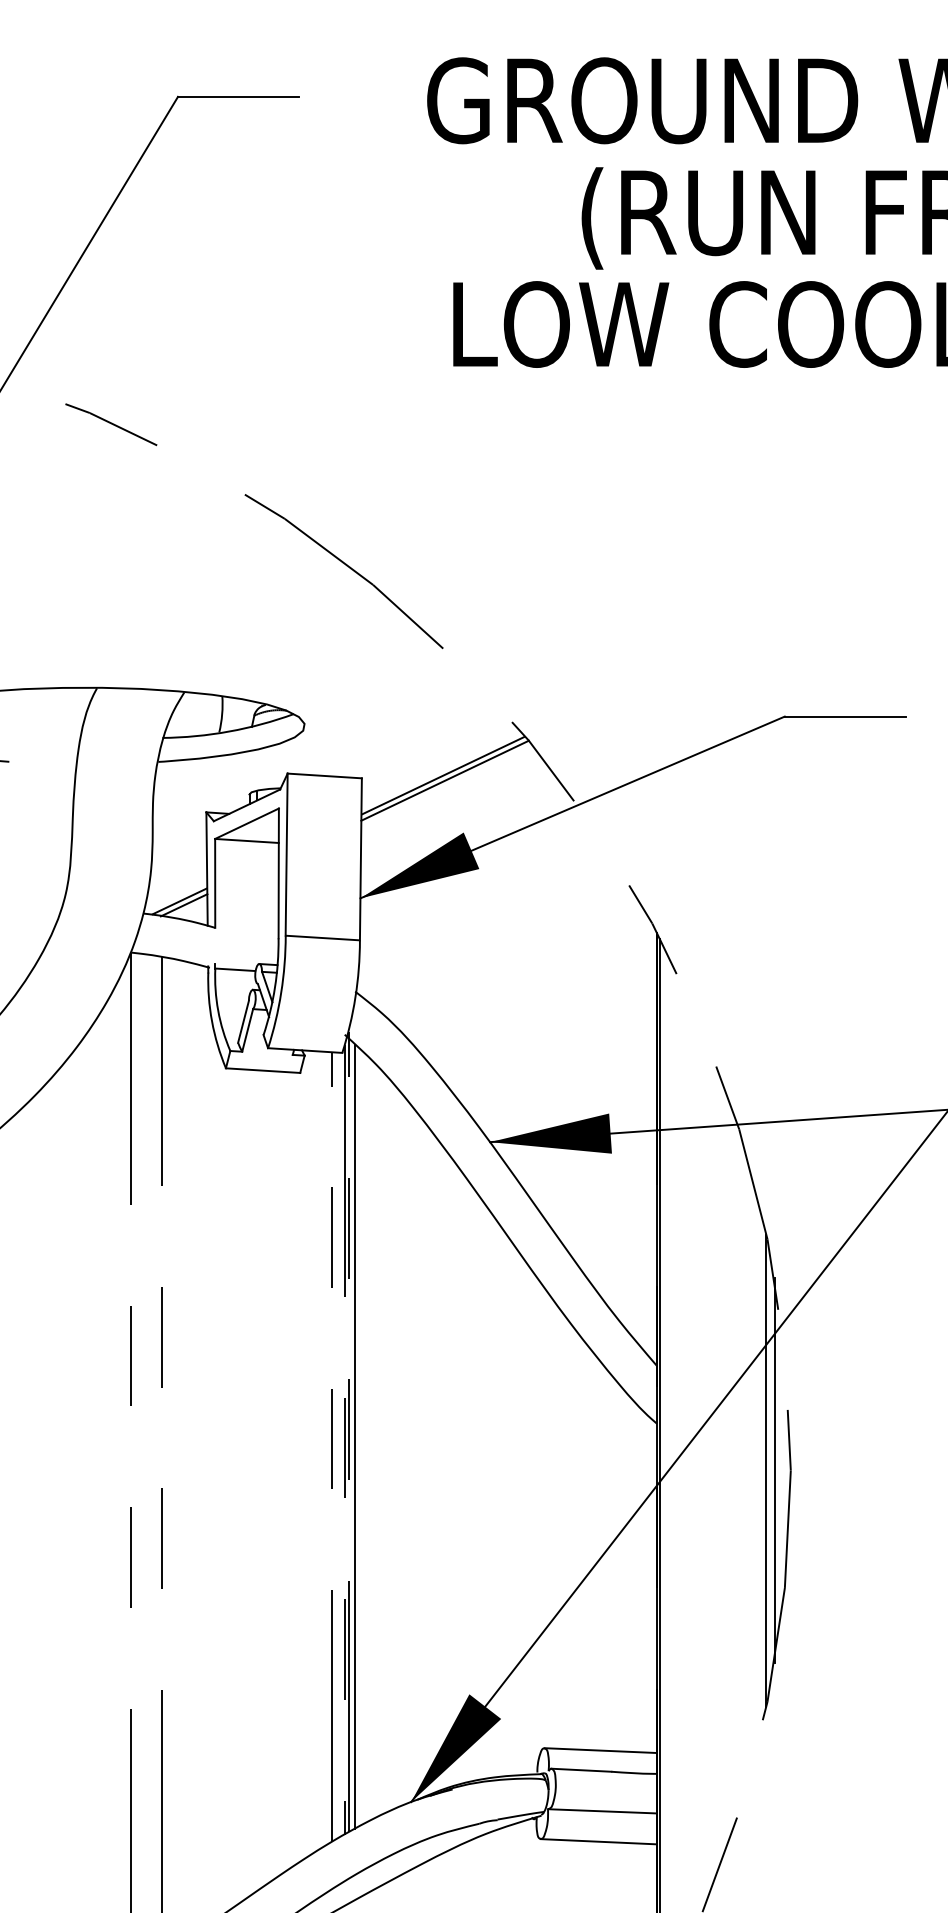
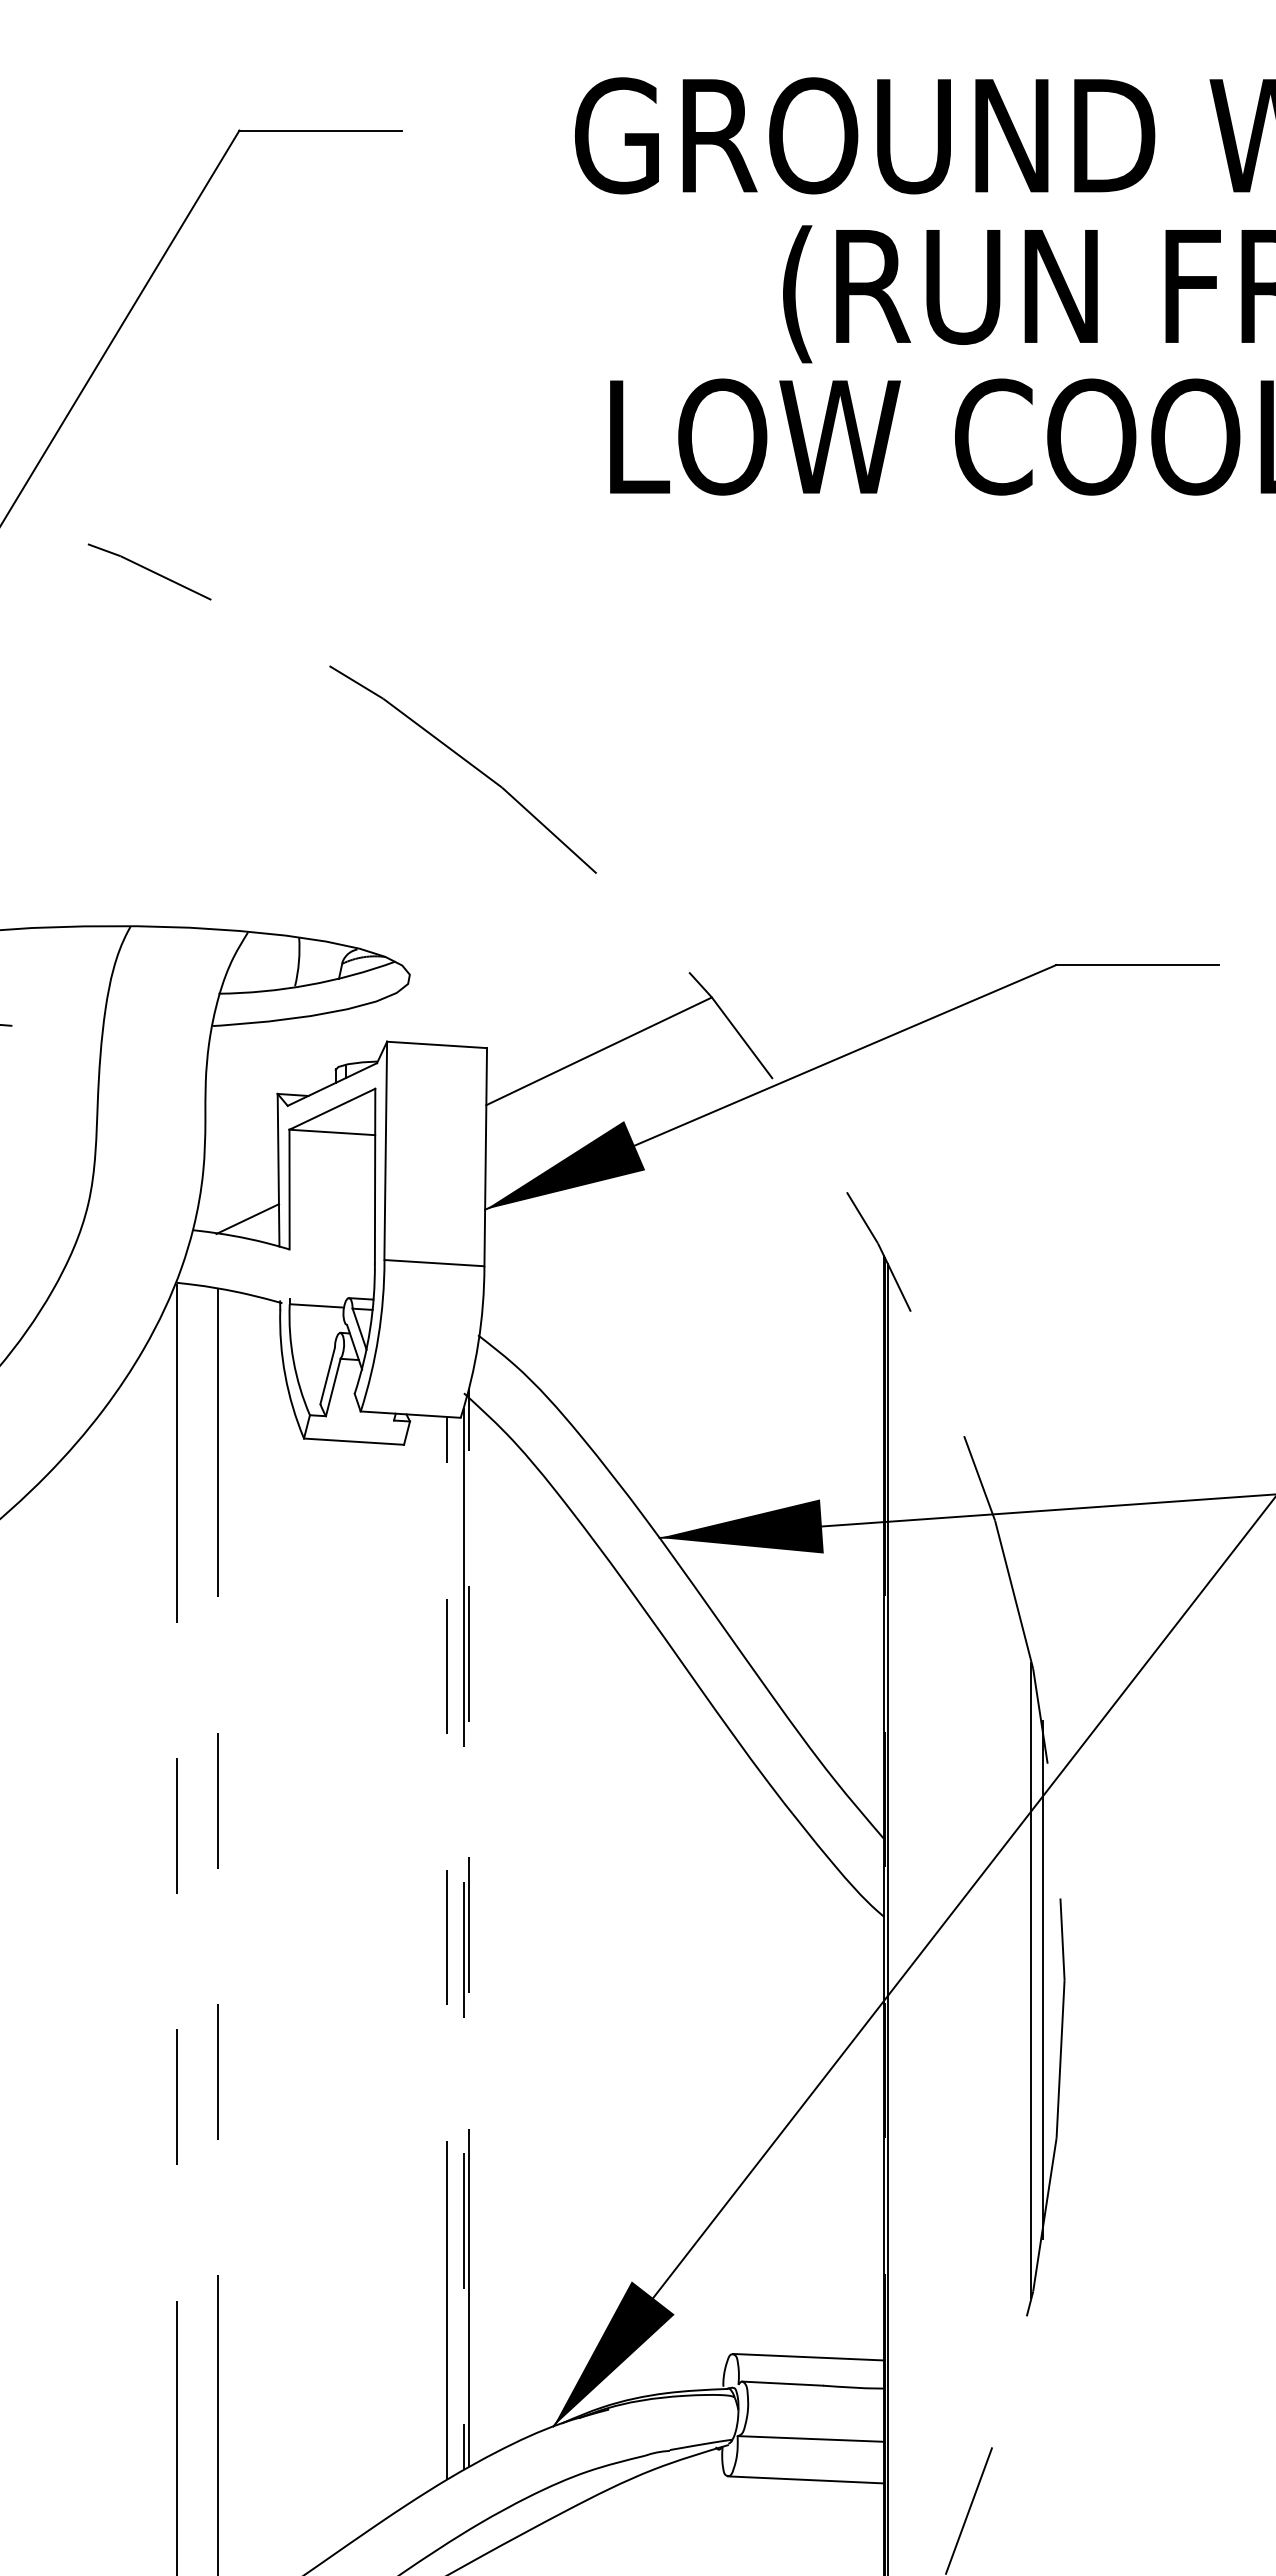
line: (443, 775) -> (596, 1044), removed
line: (179, 901) -> (241, 1213), removed
line: (355, 1436) -> (478, 1934), removed

